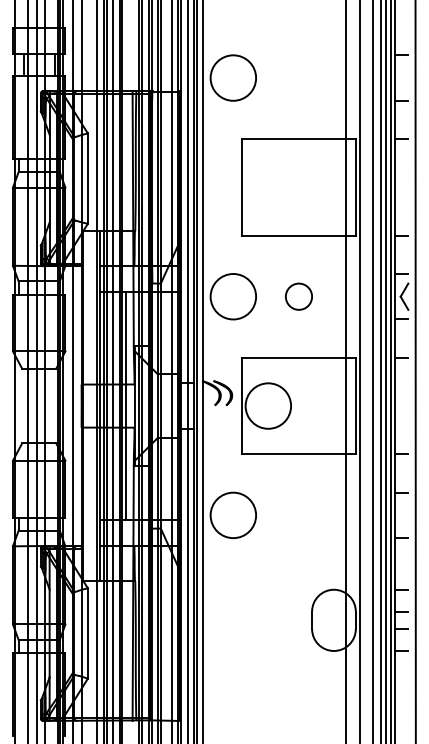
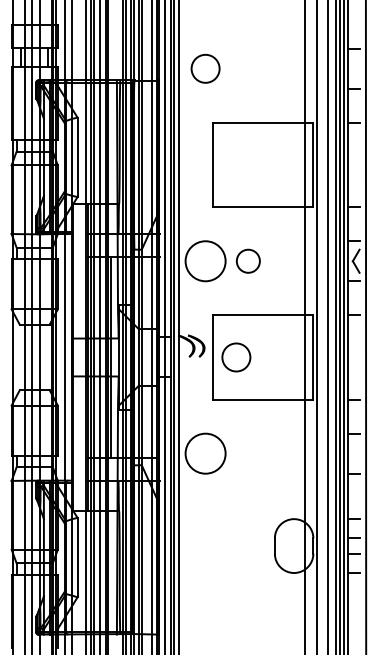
circle: (233, 77) -> (205, 68), size x0.7
circle: (298, 296) -> (247, 261), moved
circle: (268, 405) -> (236, 356), size x0.7

